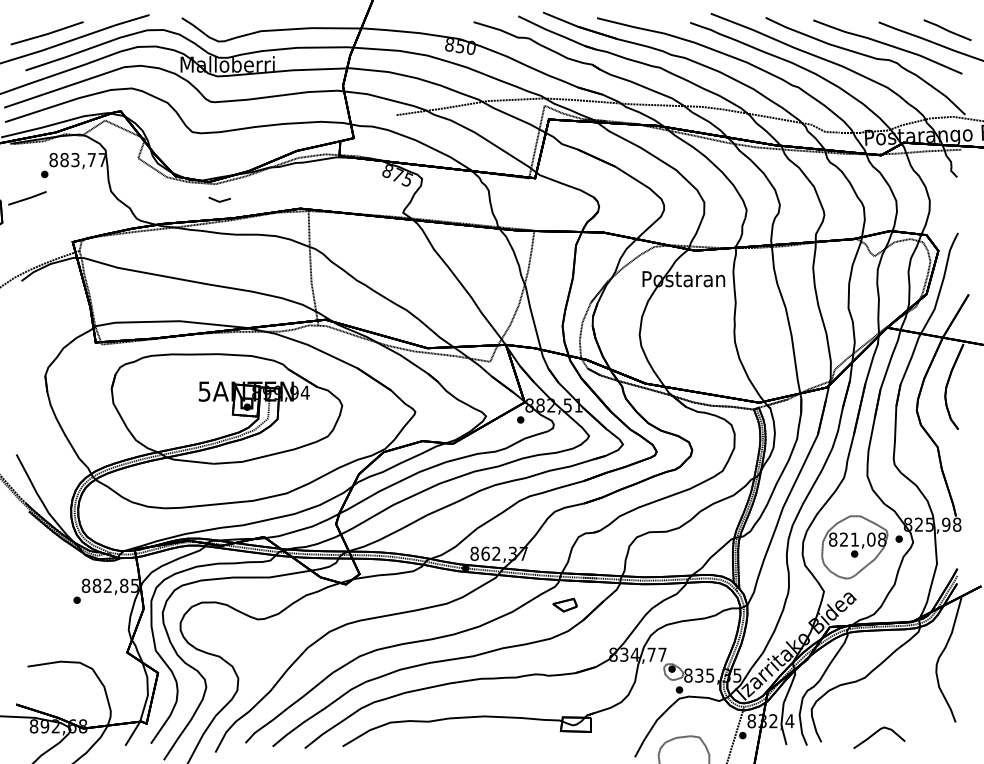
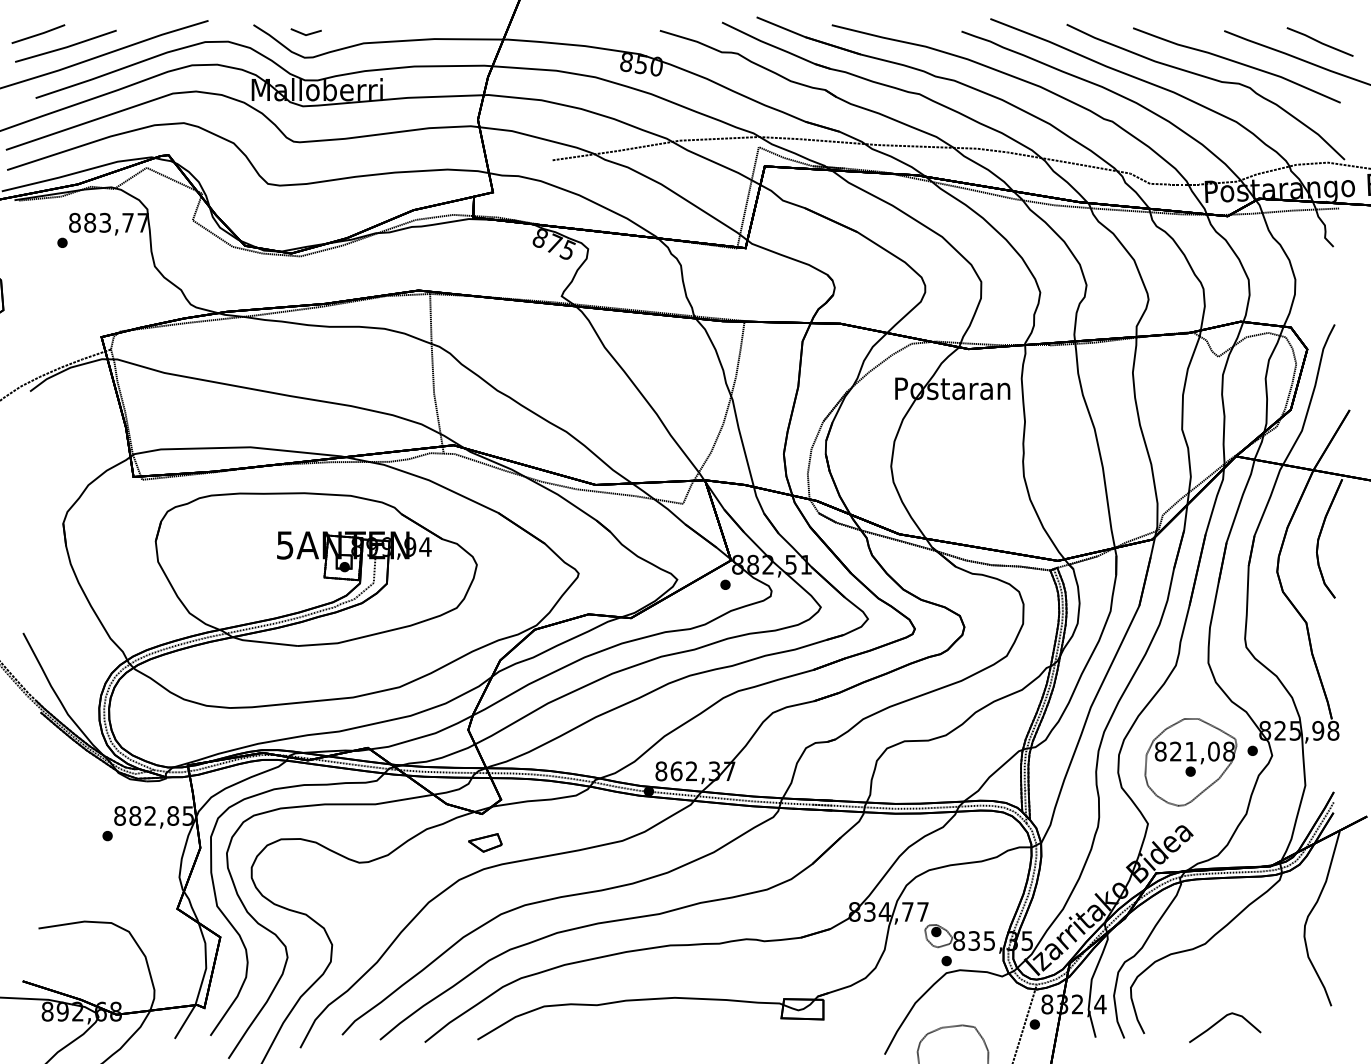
line: (27, 197) -> (38, 33), moved
line: (218, 200) -> (304, 33), moved
part: (565, 604) -> (485, 842), moved

